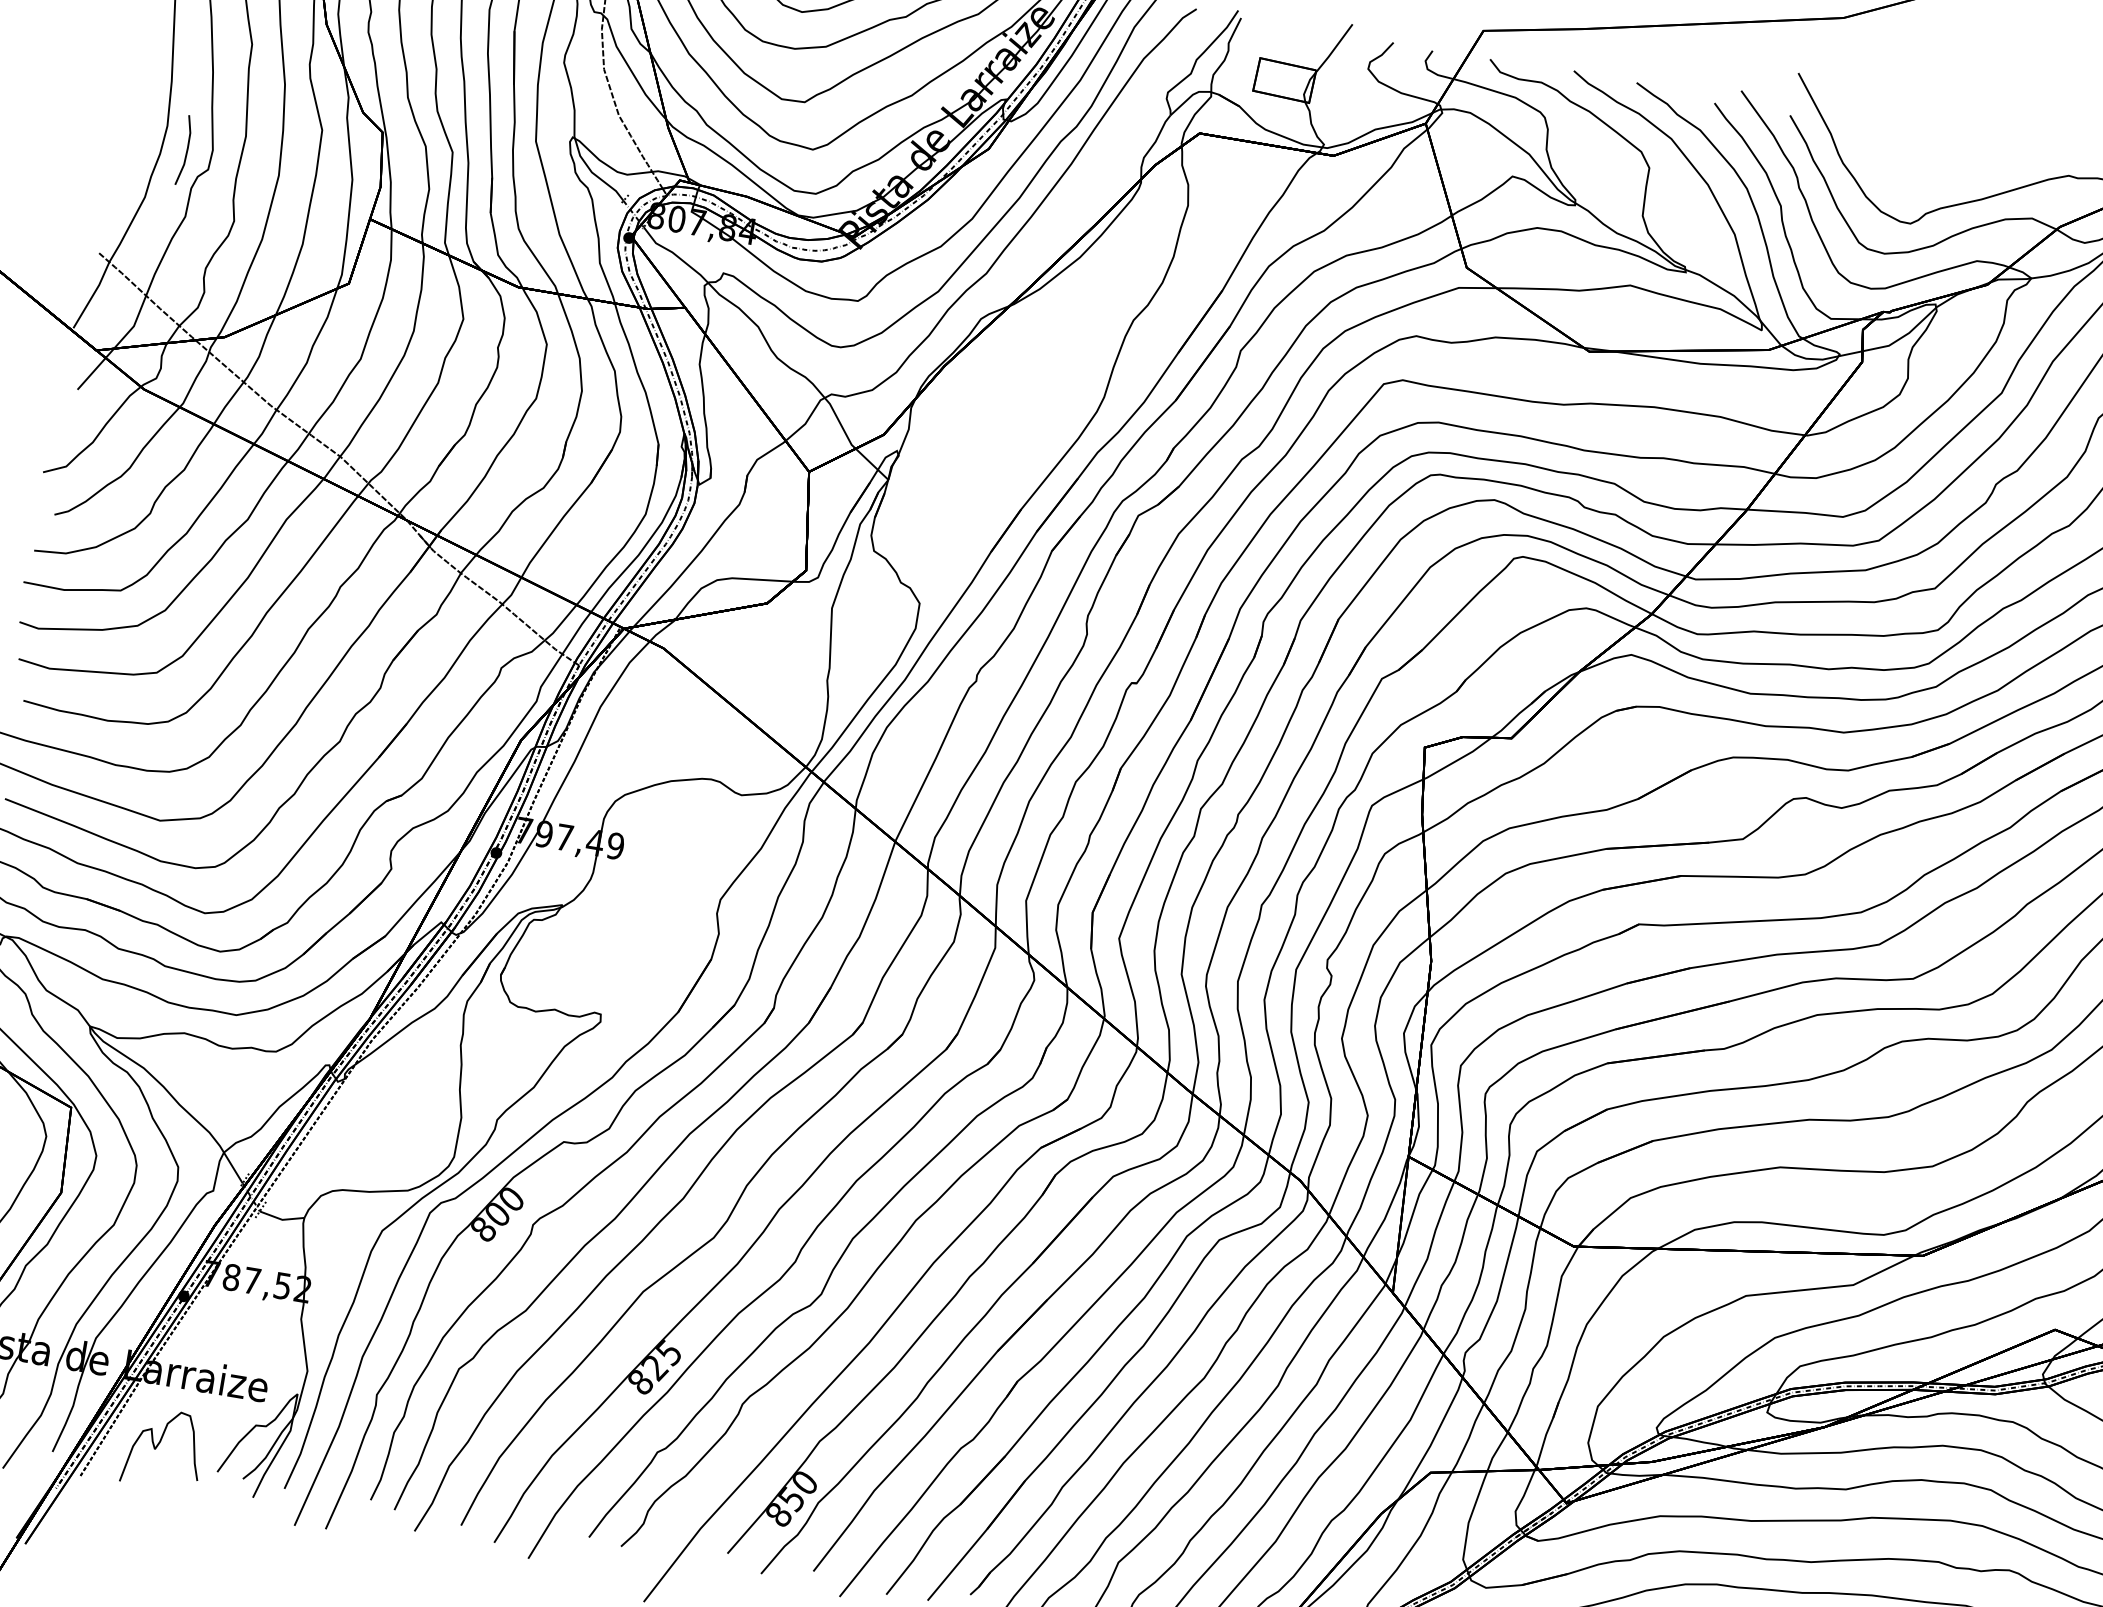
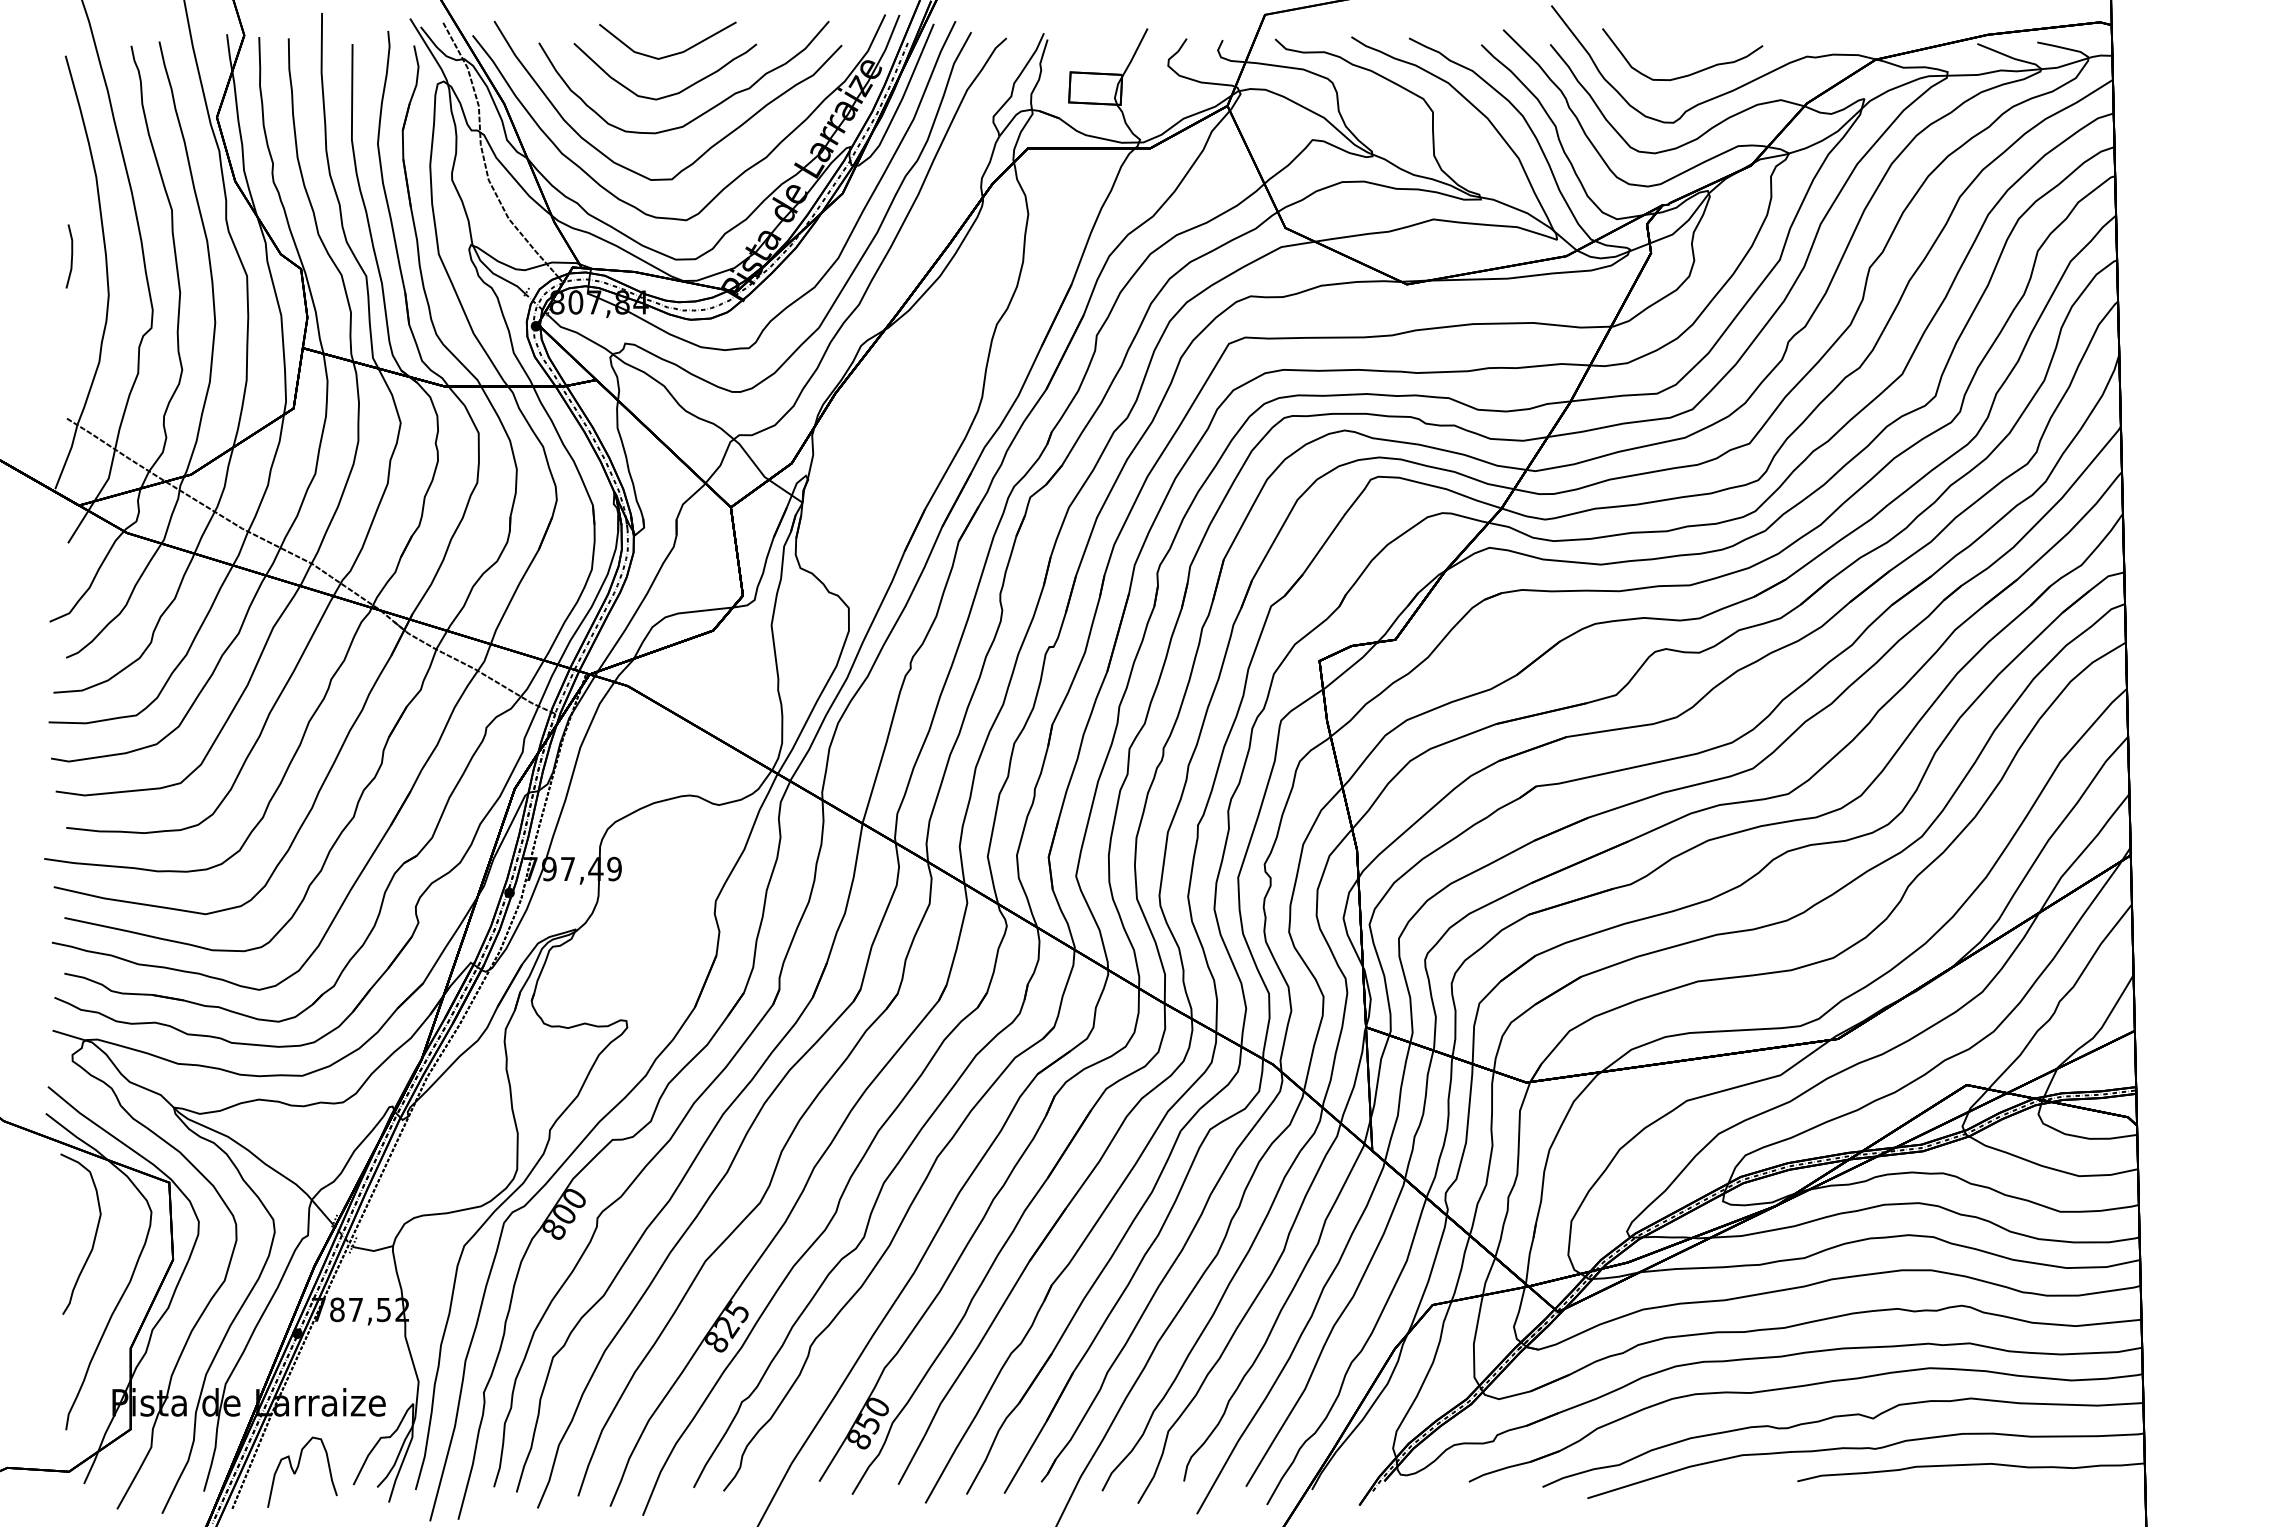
line: (186, 150) -> (71, 256), moved
curve: (1938, 172) -> (1690, 73), added

